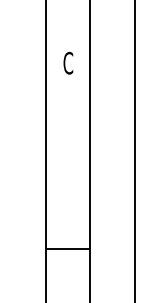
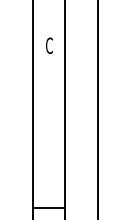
line: (68, 249) -> (49, 208), moved

